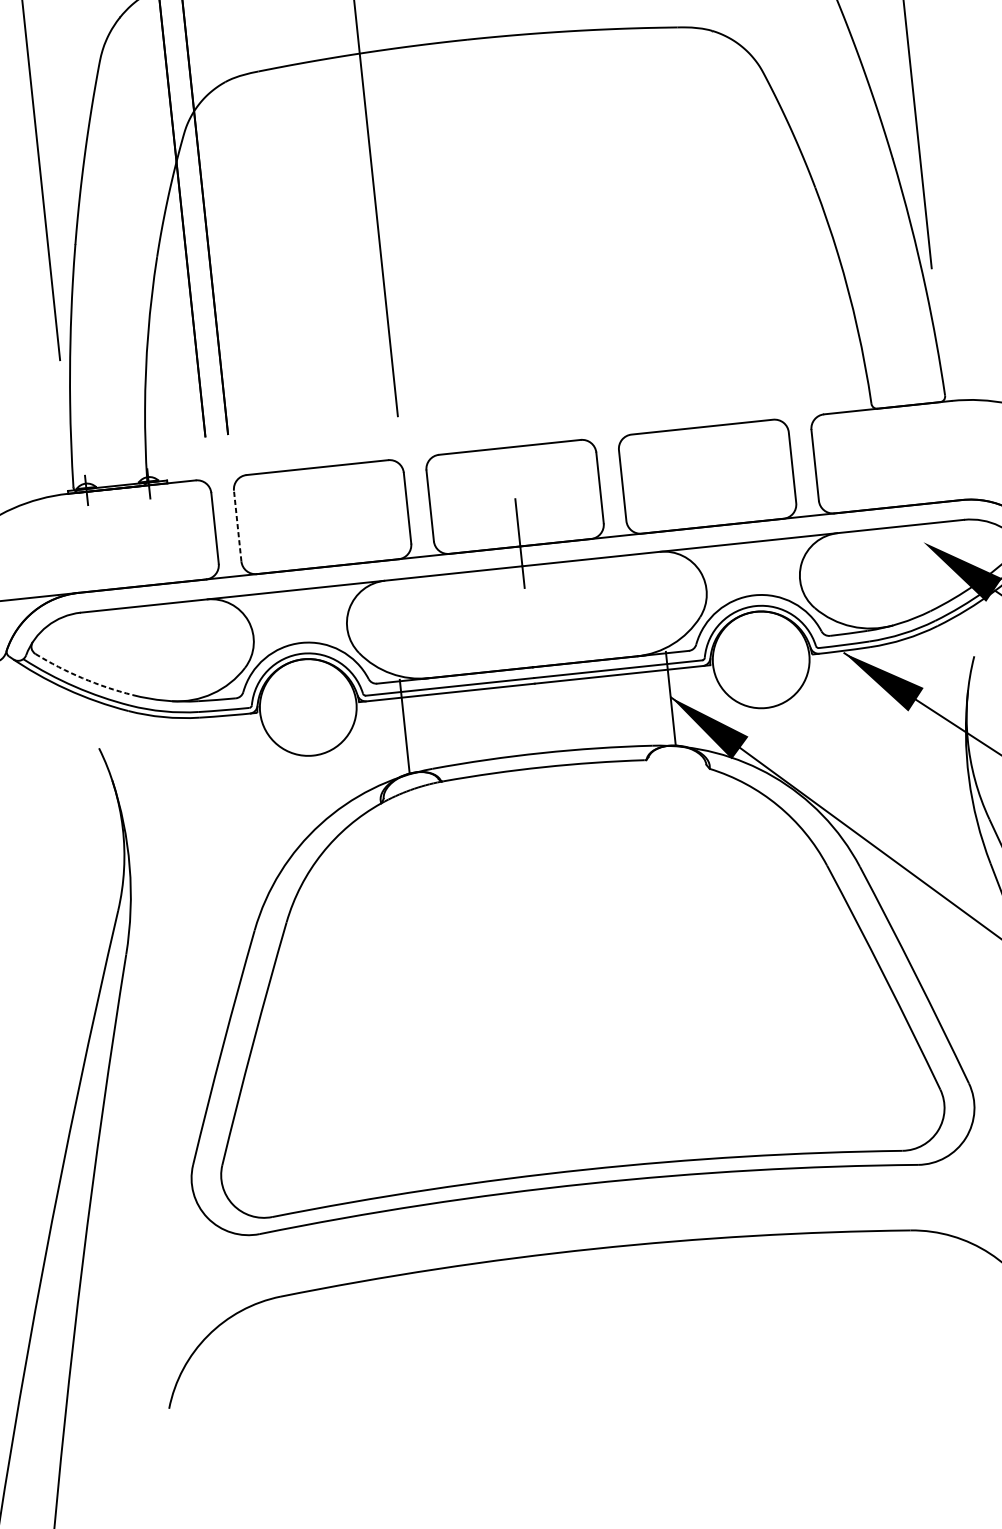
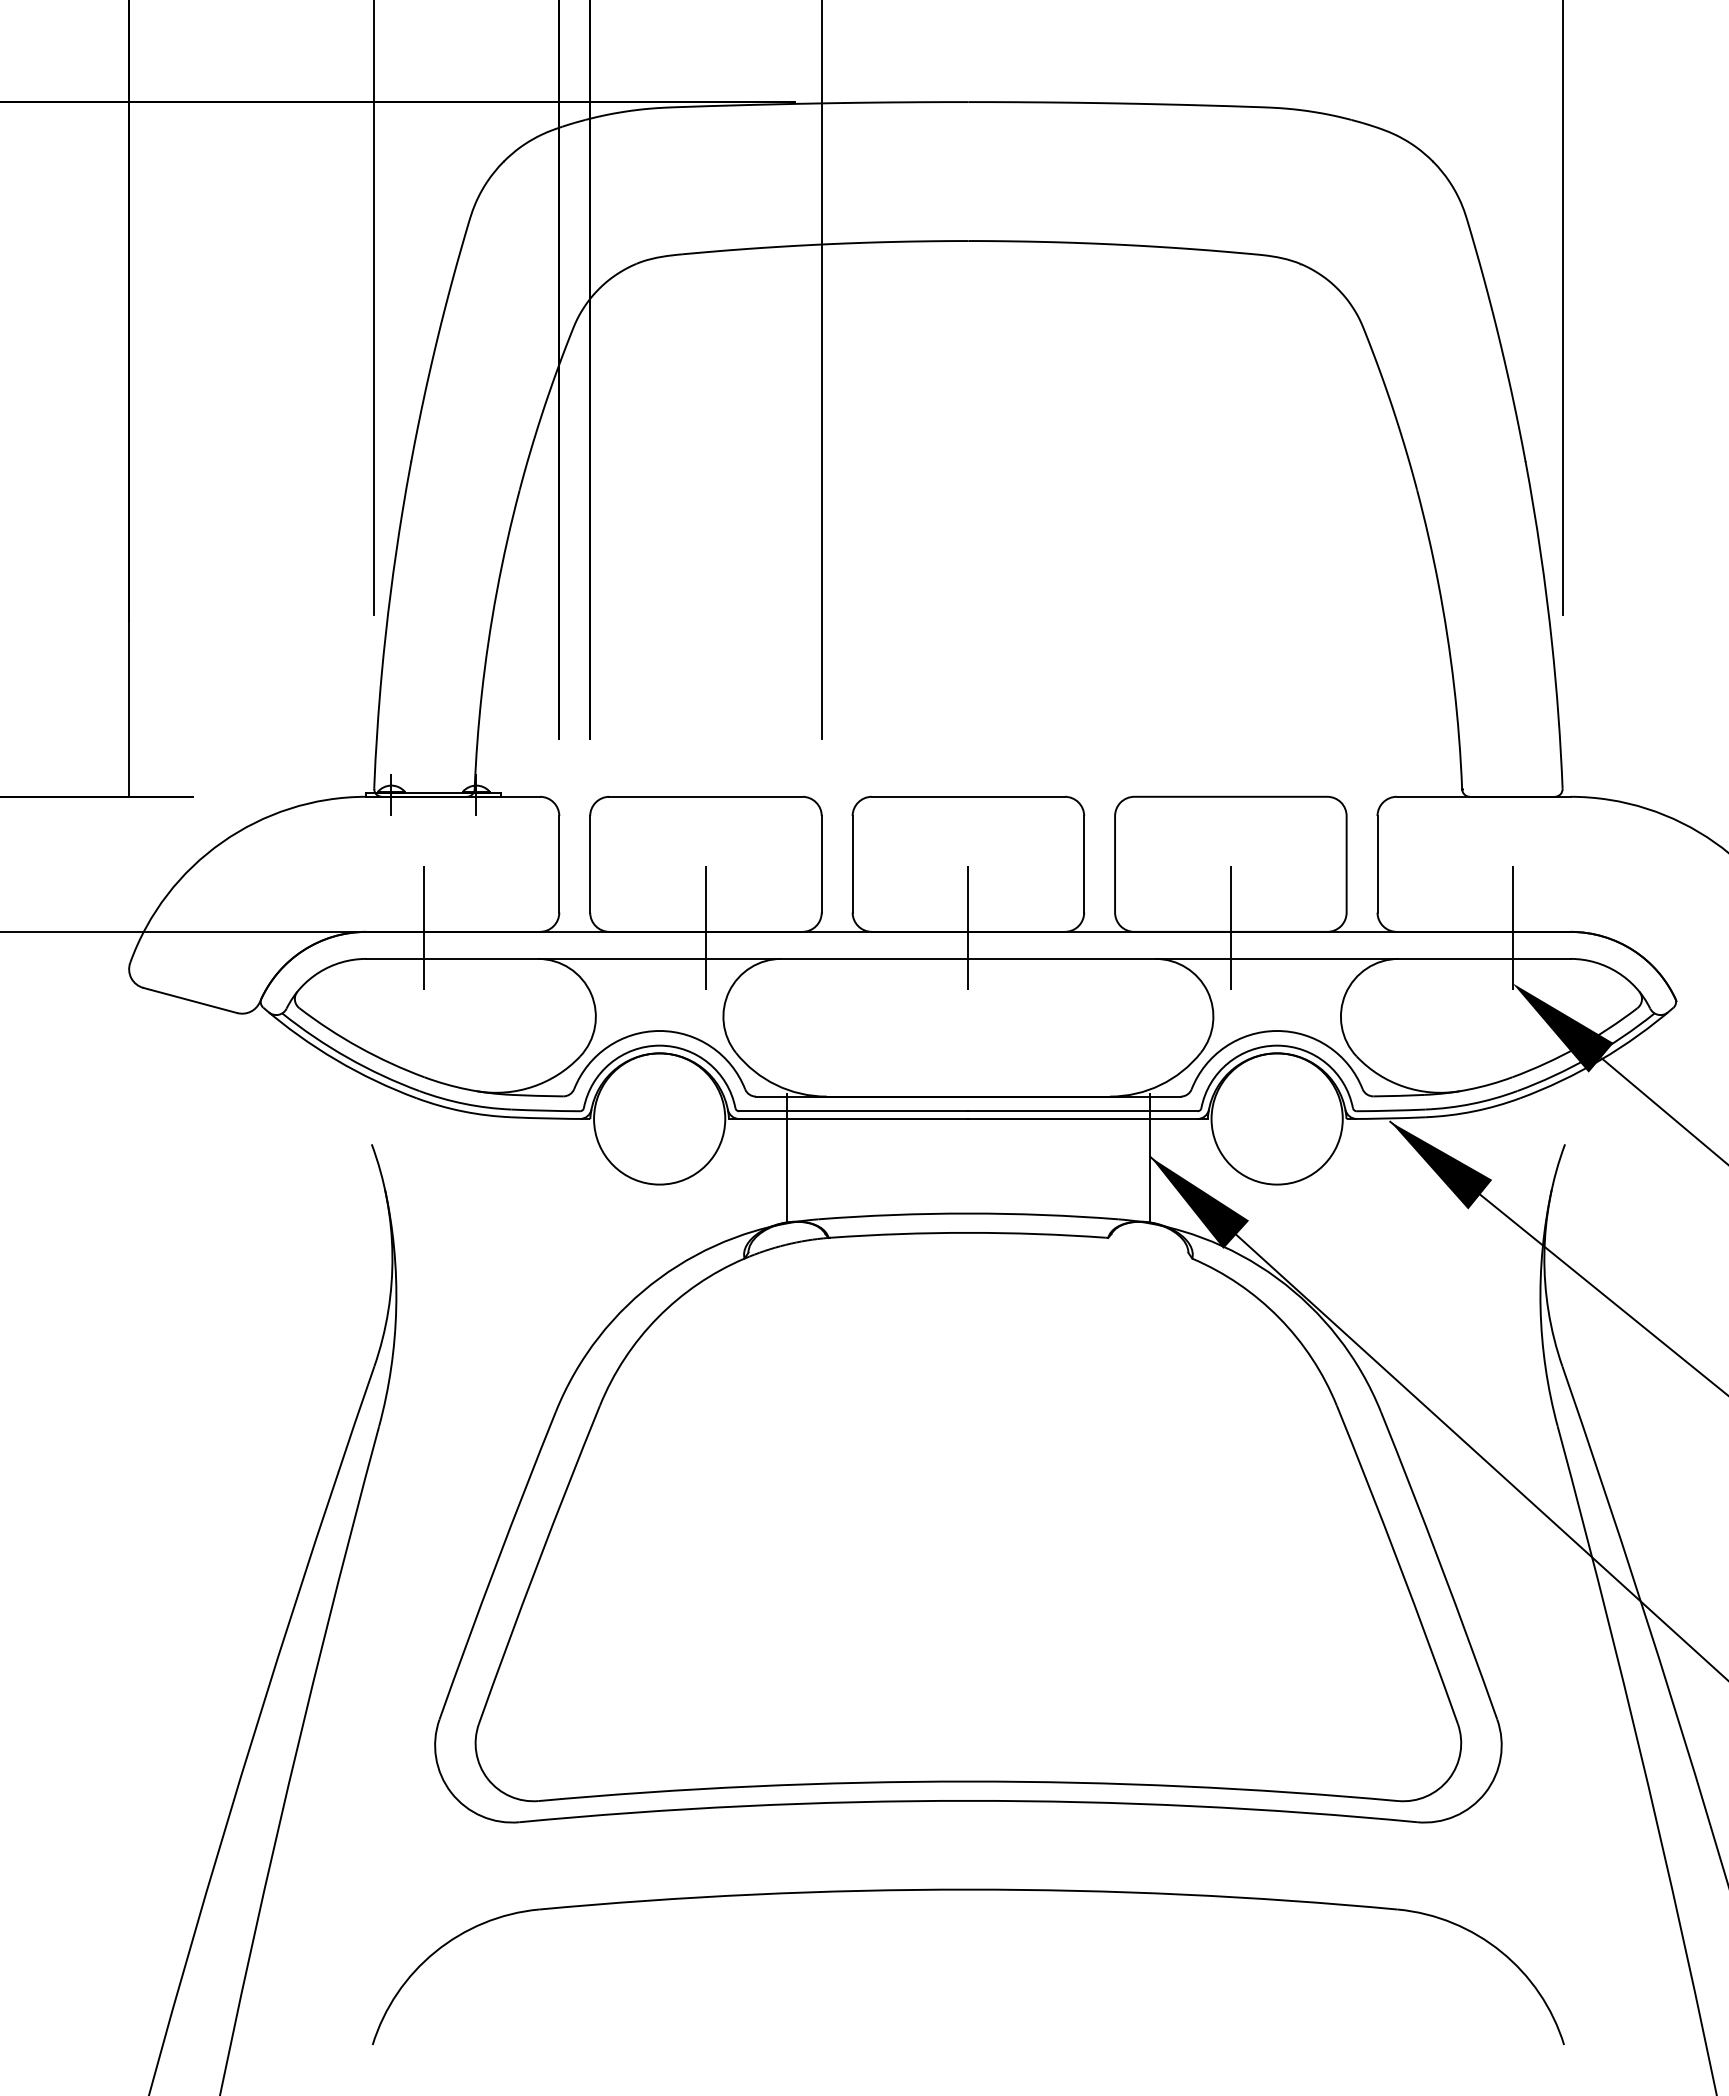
line: (919, 501) -> (1512, 927), added
line: (712, 523) -> (1230, 927), added
line: (237, 525) -> (590, 863), dashed -> solid
line: (327, 563) -> (705, 927), added
line: (121, 585) -> (424, 927), added
arc: (82, 678) -> (359, 1047), dashed -> solid

